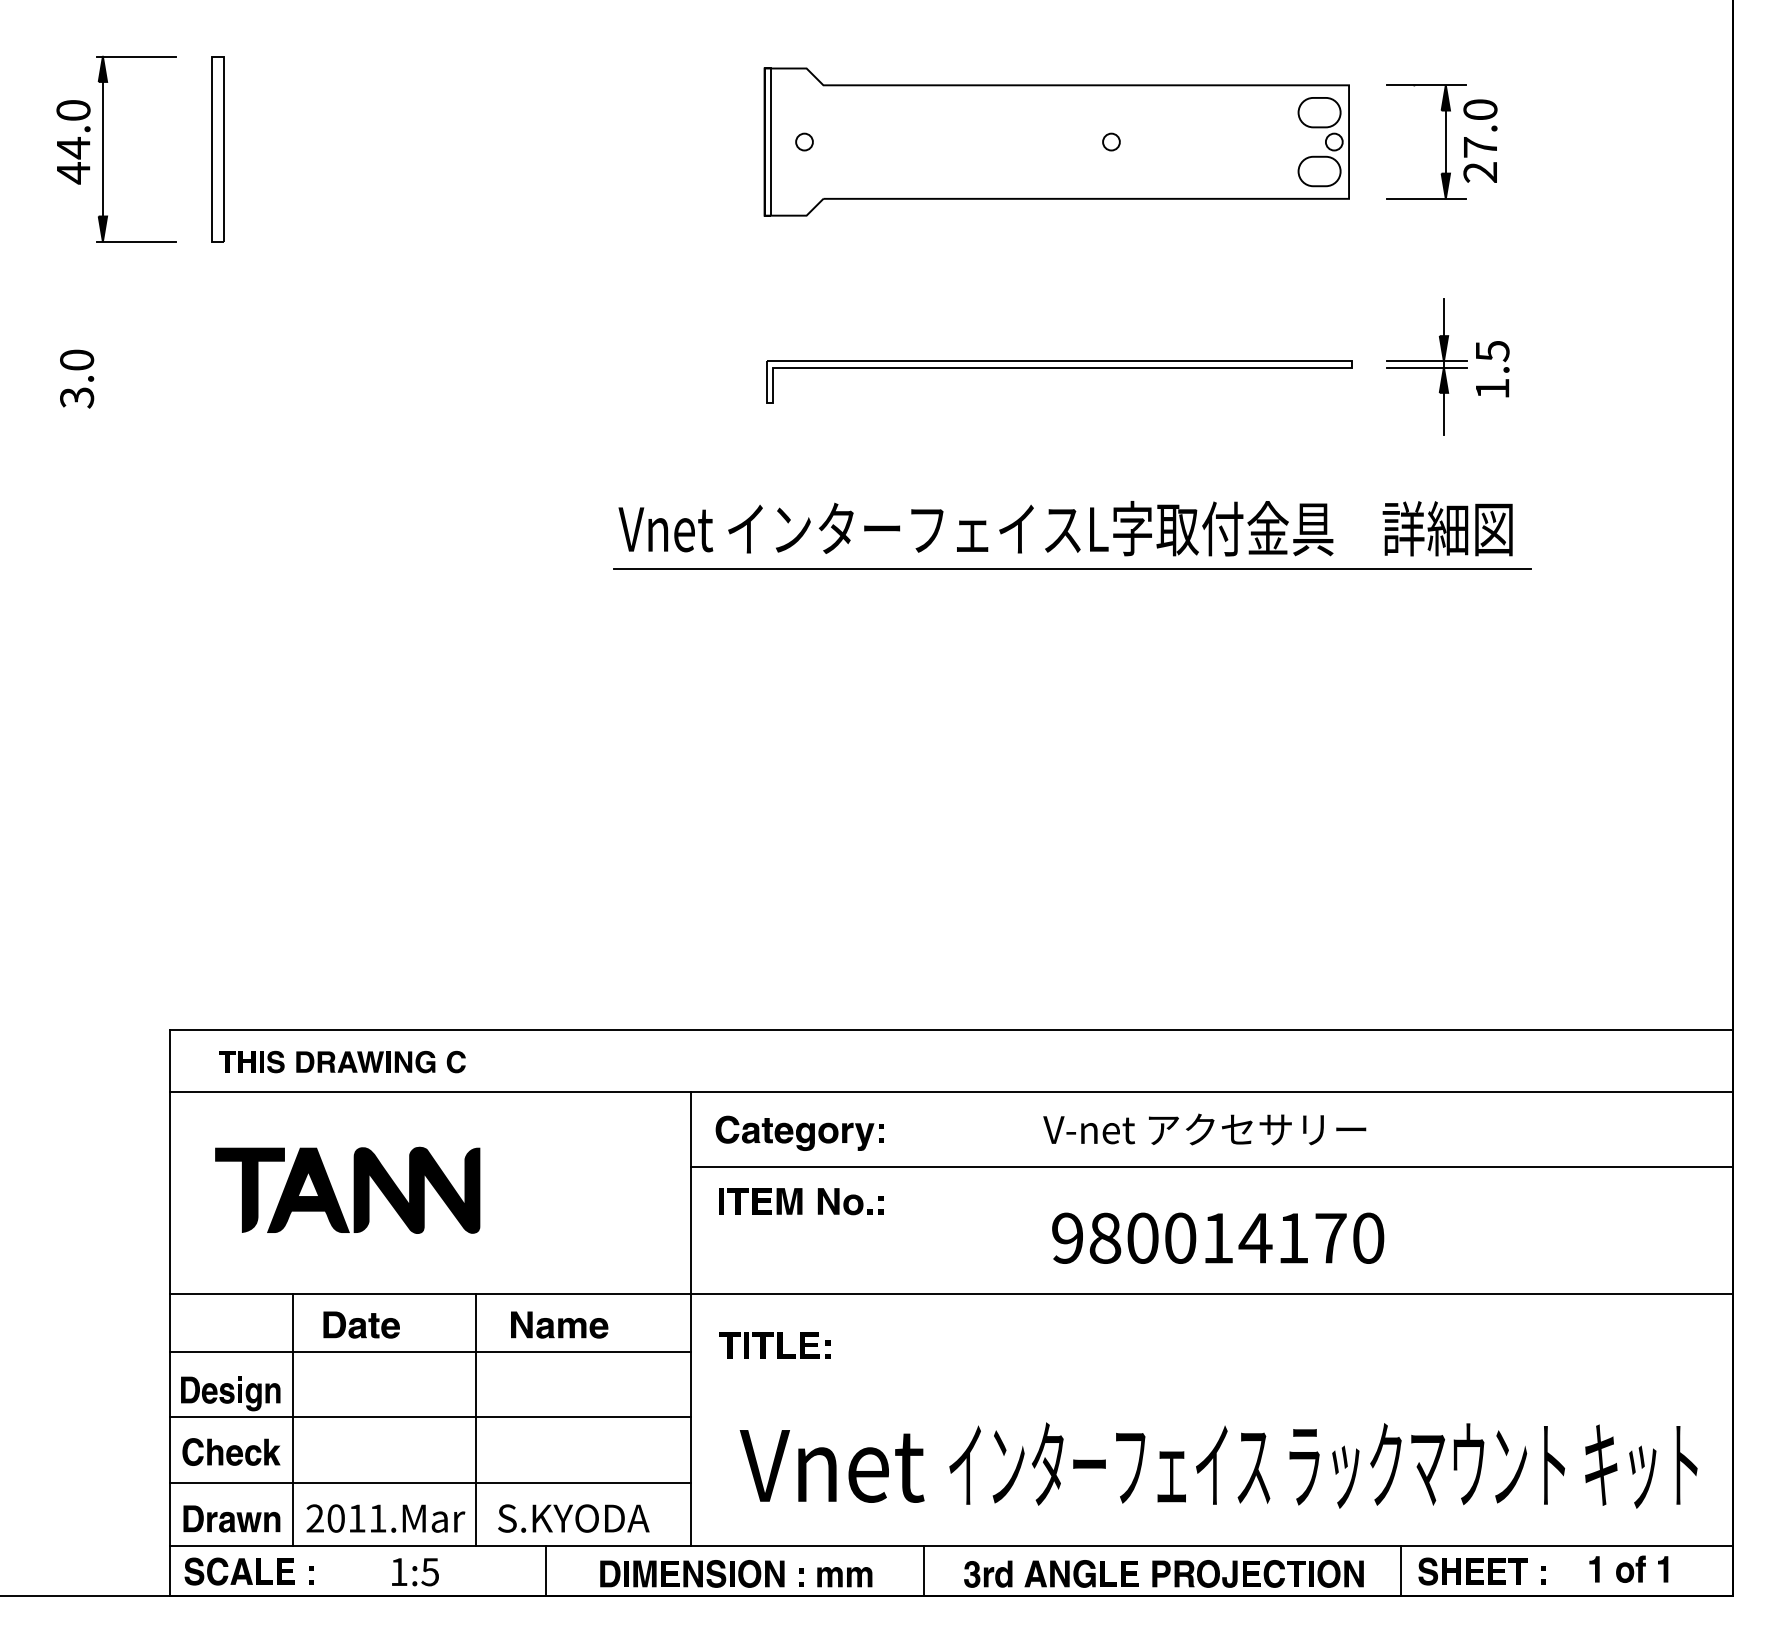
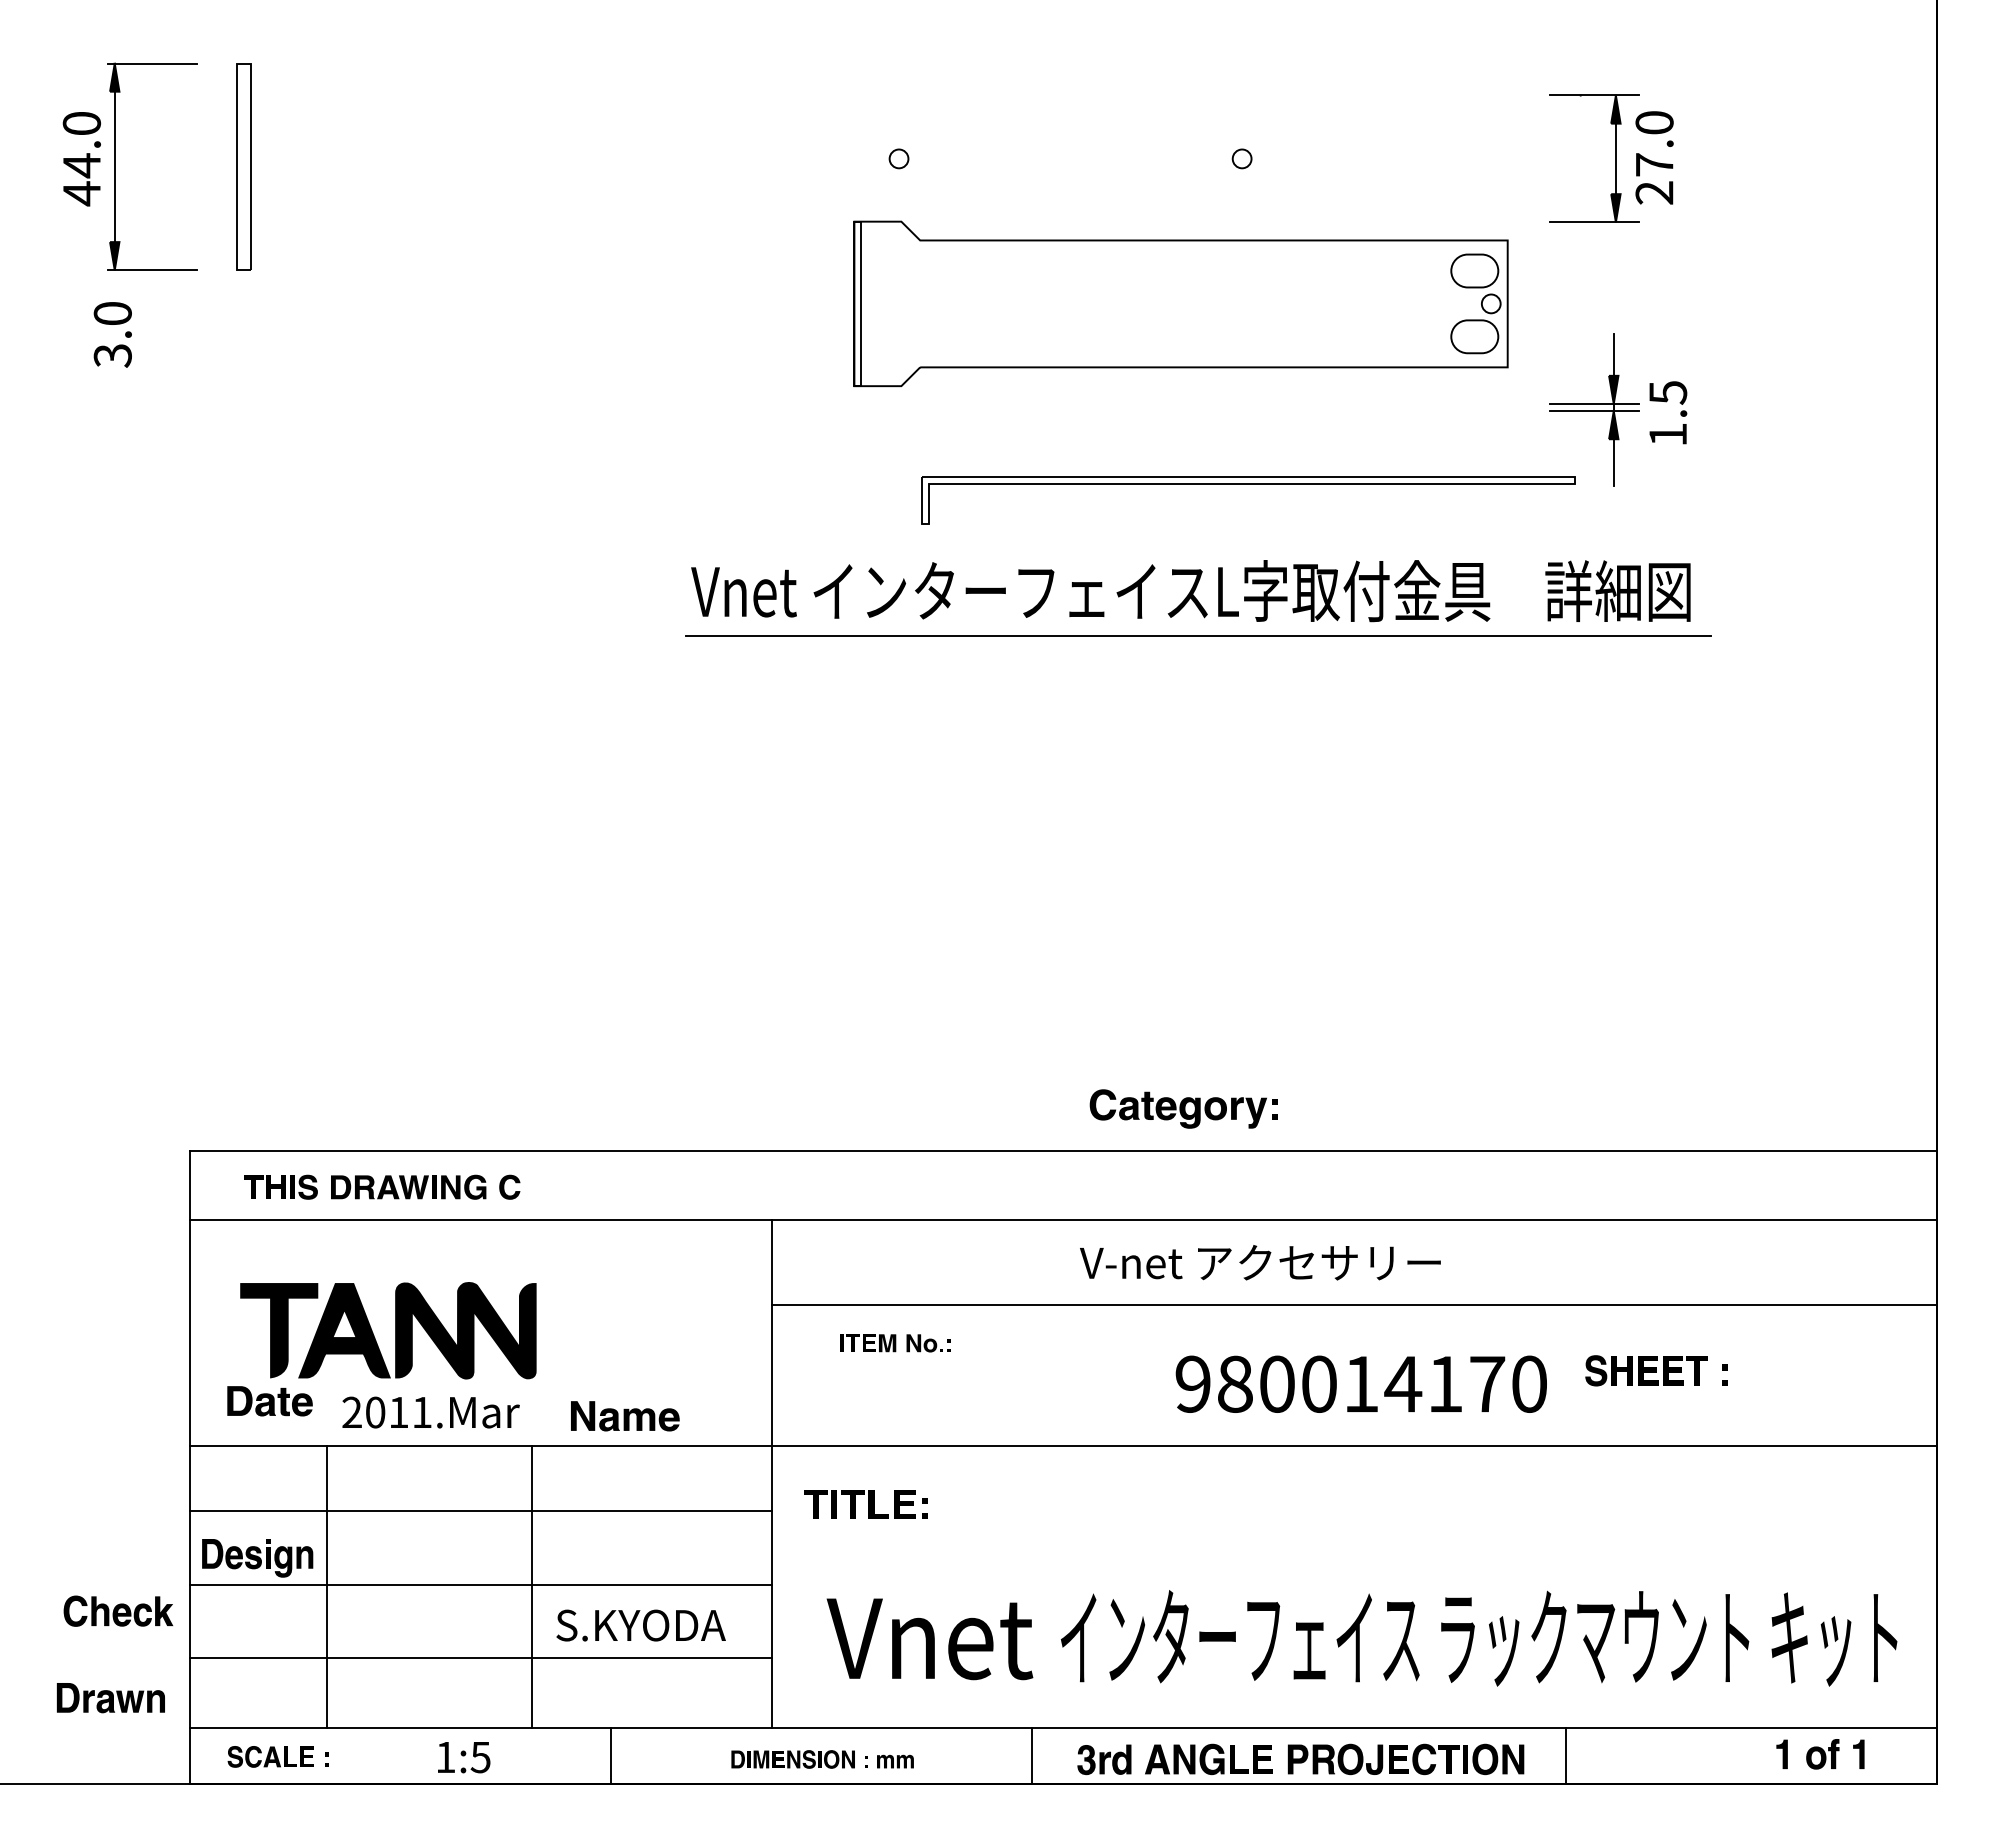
part: (1056, 141) -> (1180, 303), moved
part: (1059, 368) -> (1248, 484), moved
text: (76, 378) -> (112, 334), moved
text: (1204, 1129) -> (1260, 1262), moved
part: (799, 1132) -> (1183, 1108), moved
part: (801, 1201) -> (895, 1343), size x0.6
part: (361, 1325) -> (269, 1401), moved
part: (559, 1325) -> (625, 1416), moved
part: (231, 1451) -> (118, 1610), moved
text: (385, 1518) -> (430, 1412), moved
text: (573, 1518) -> (640, 1625), moved
part: (231, 1519) -> (110, 1698), moved
part: (248, 1571) -> (277, 1756), size x0.7
part: (1482, 1571) -> (1656, 1370), moved
part: (736, 1573) -> (822, 1759), size x0.6

